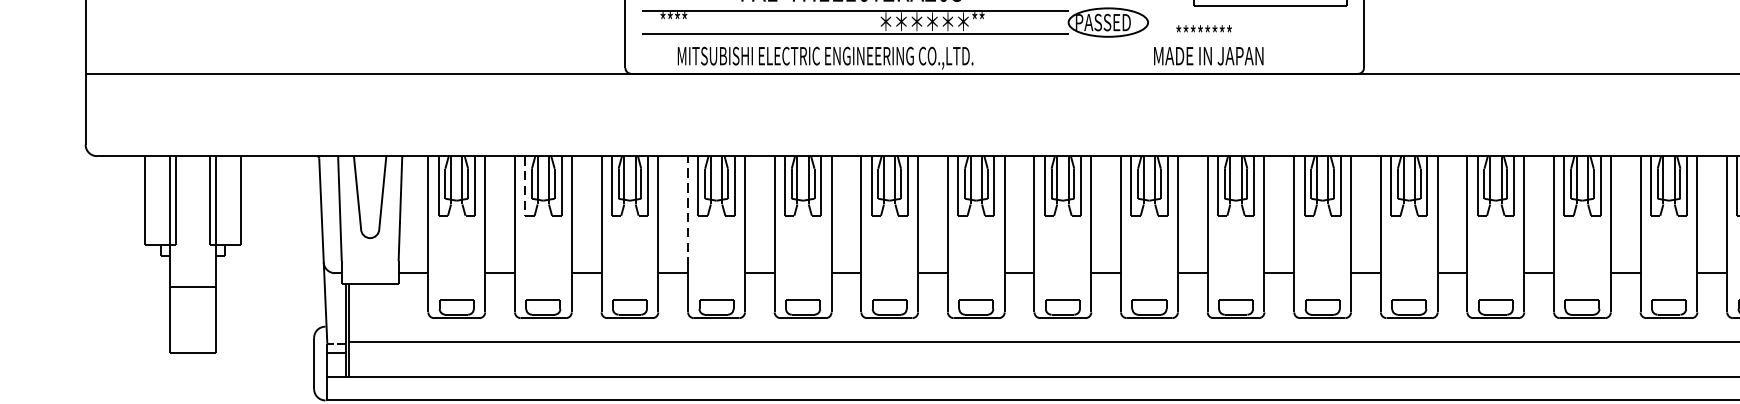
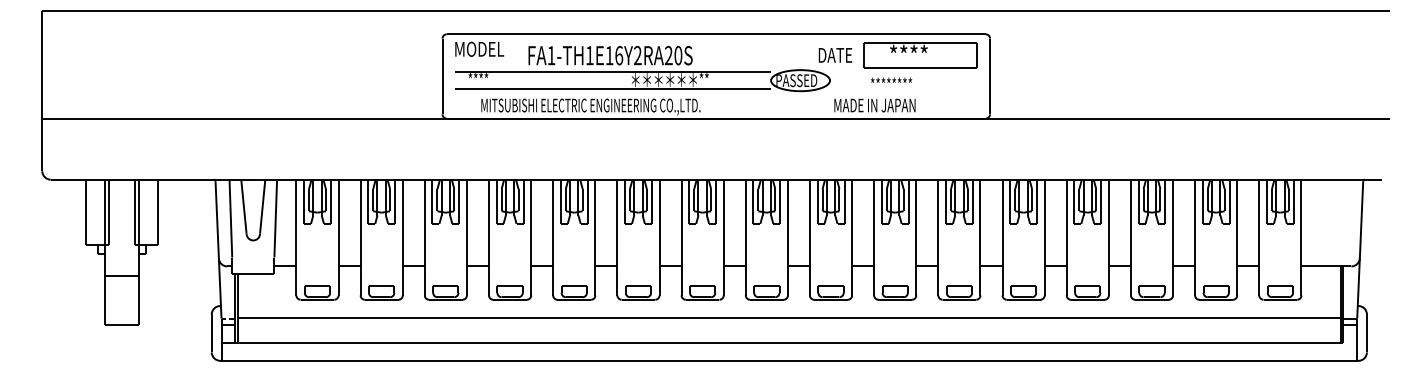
text: (1204, 27) -> (891, 79), moved
line: (525, 186) -> (368, 202), dashed -> solid
line: (688, 211) -> (489, 220), dashed -> solid

